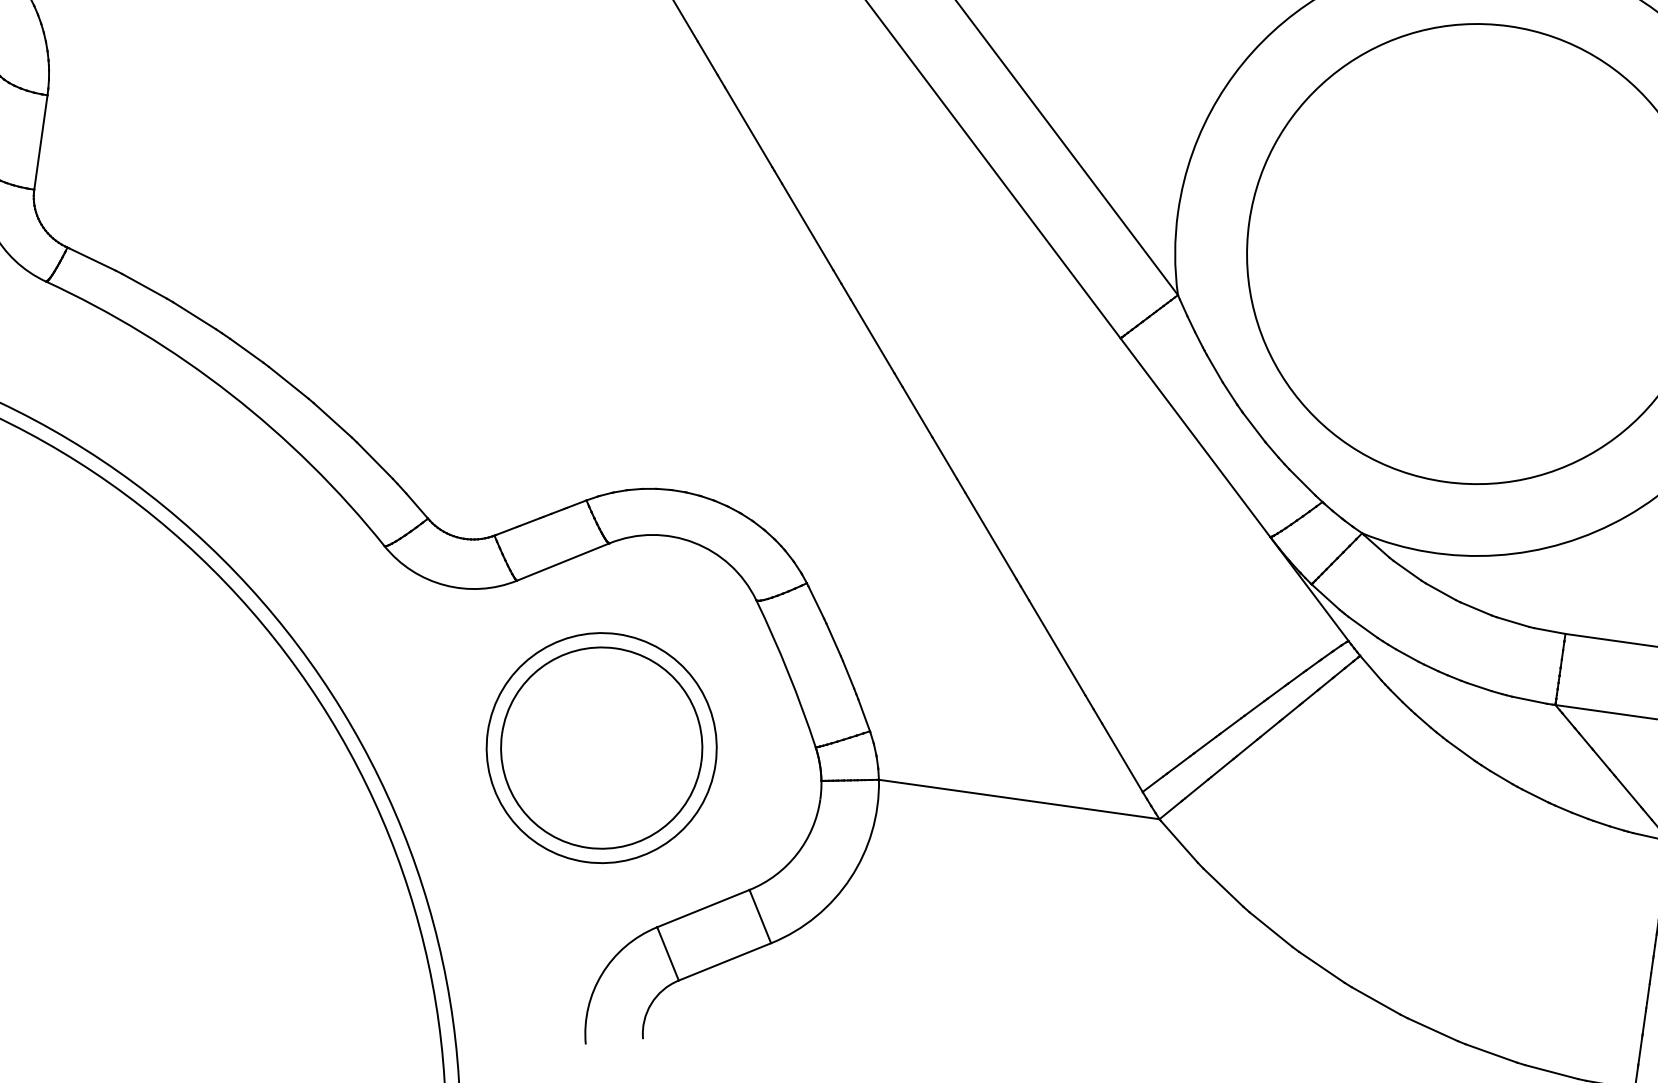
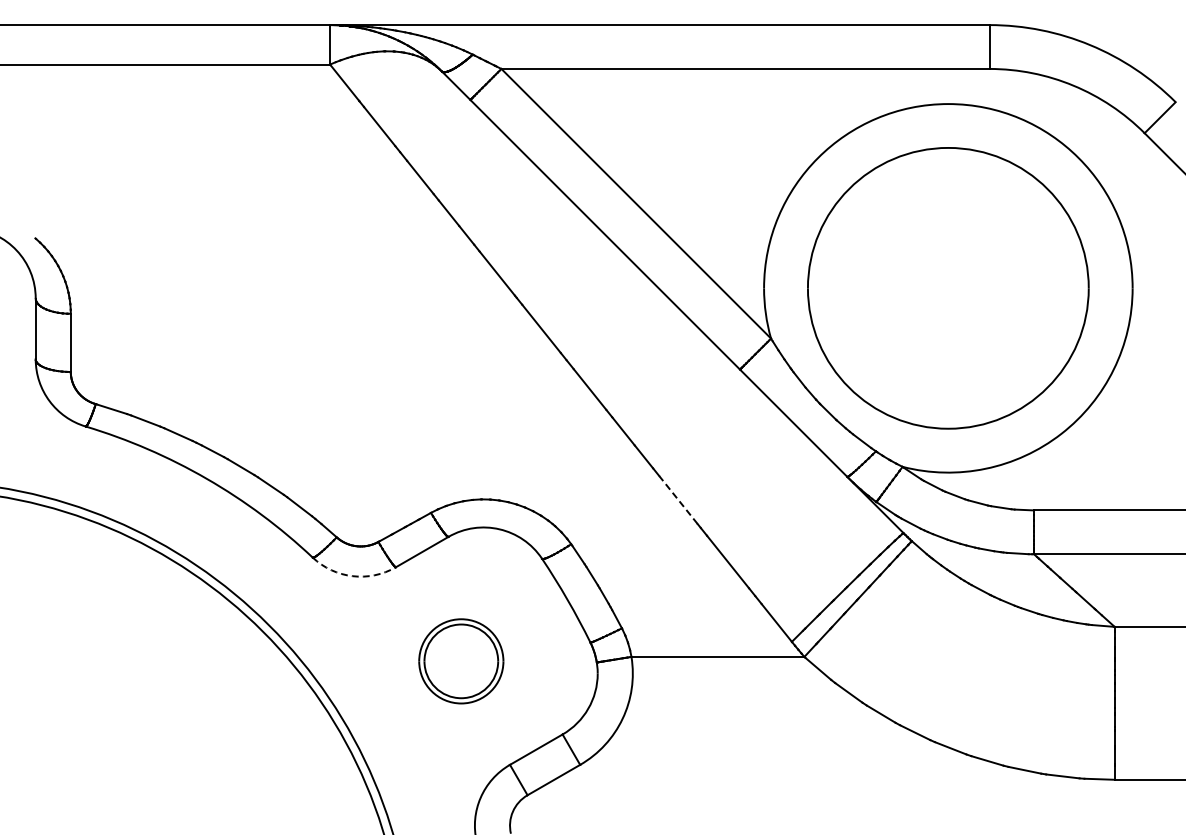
line: (990, 536) -> (678, 500), solid -> dashed
arc: (444, 585) -> (352, 576), solid -> dashed
part: (602, 748) -> (461, 661), size x0.6

